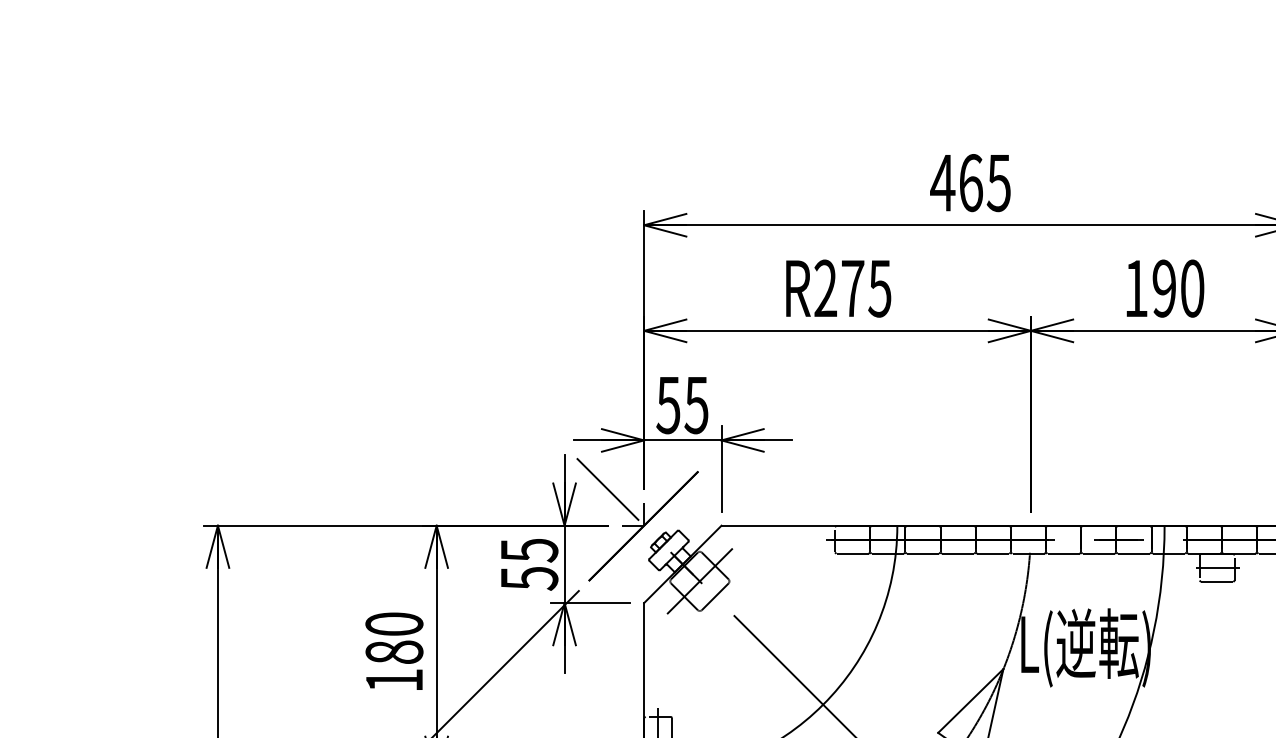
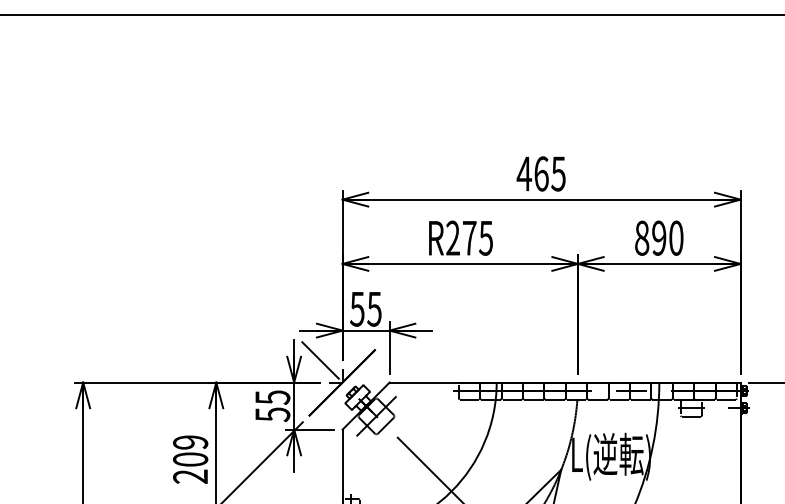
text: (1136, 287) -> (642, 237), 190 -> 890
text: (394, 652) -> (190, 459), 180 -> 209

